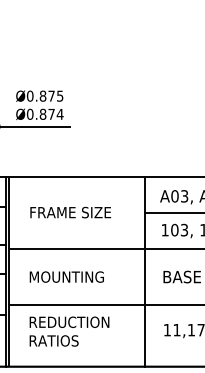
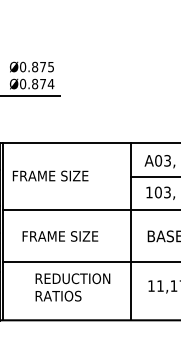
text: (70, 212) -> (50, 175), moved
text: (70, 276) -> (60, 235), MOUNTING -> FRAME SIZE
text: (69, 331) -> (72, 287), moved

